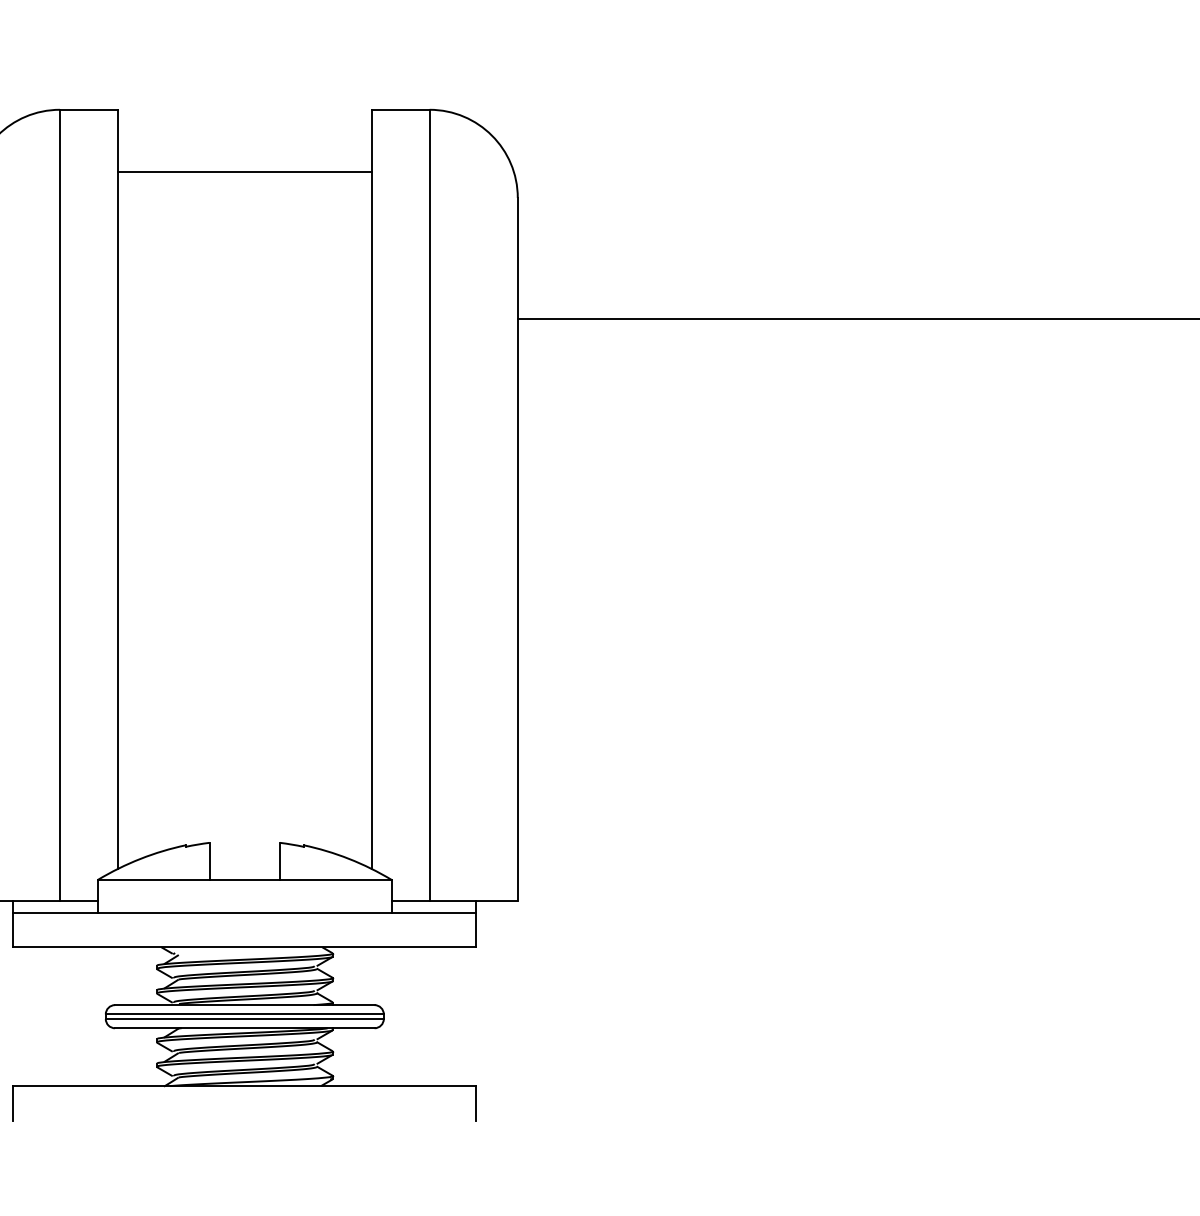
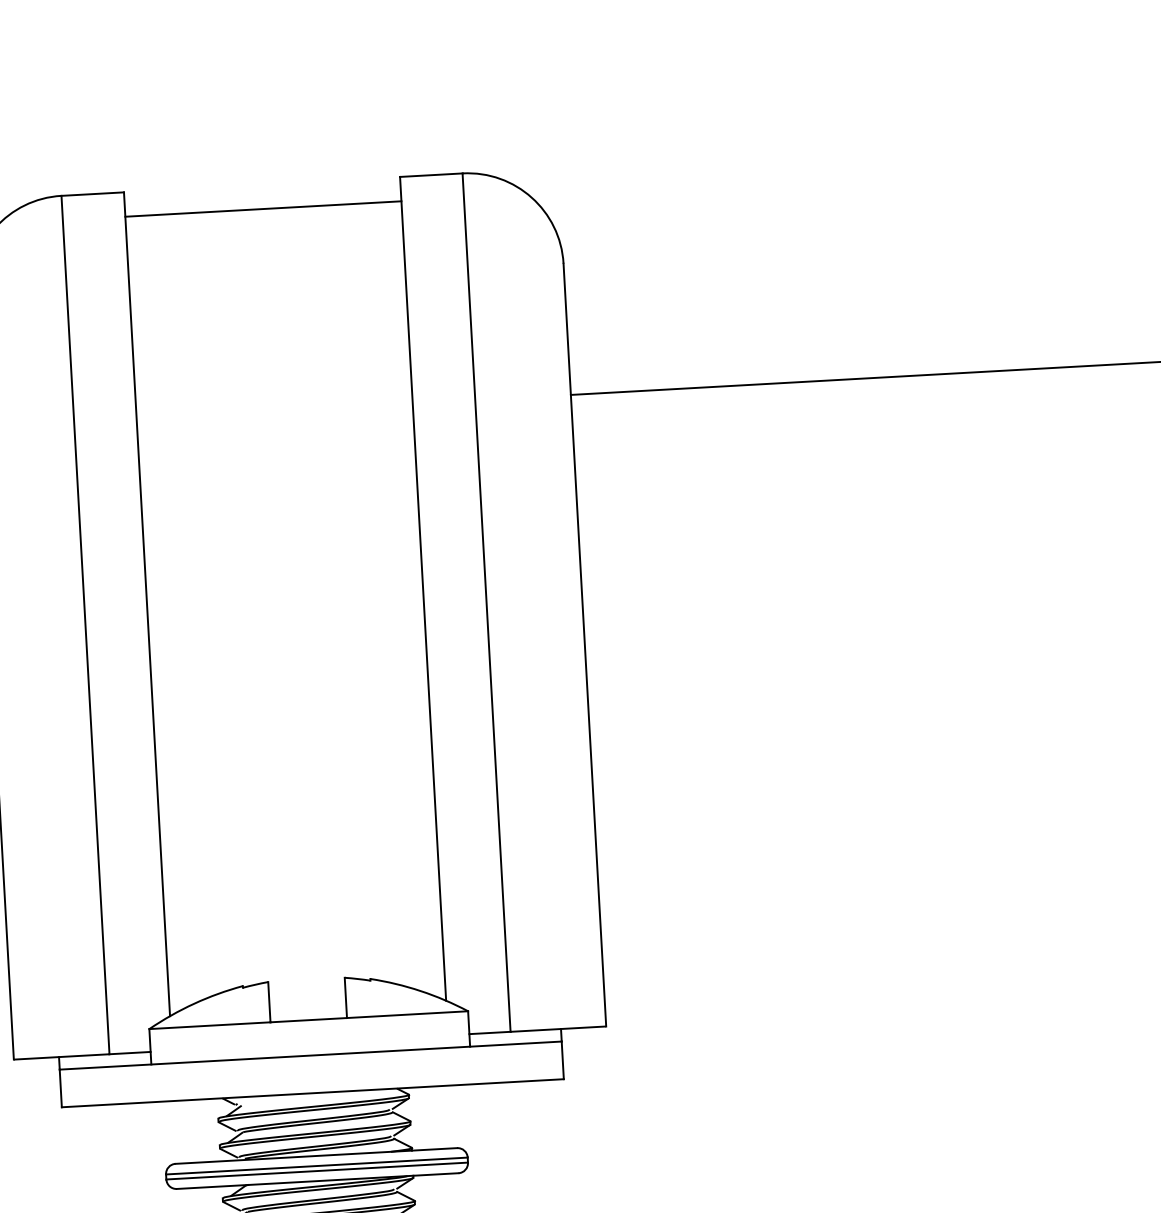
line: (244, 172) -> (263, 209), moved

